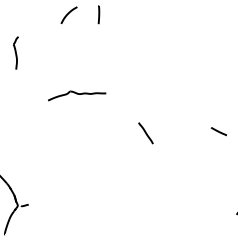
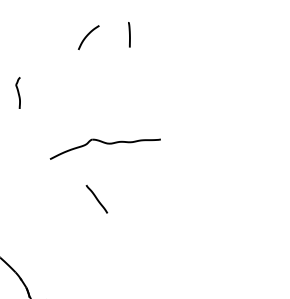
part: (15, 52) -> (17, 92), size x0.7
part: (77, 95) -> (105, 146), size x1.4
line: (145, 133) -> (96, 199), moved

